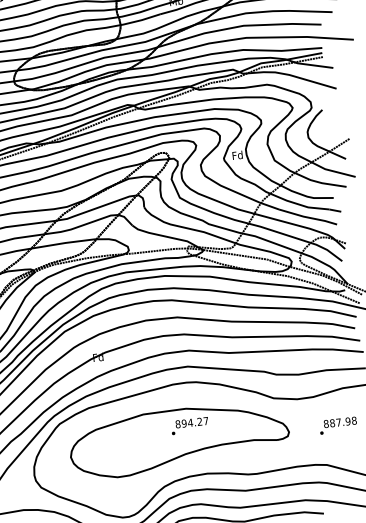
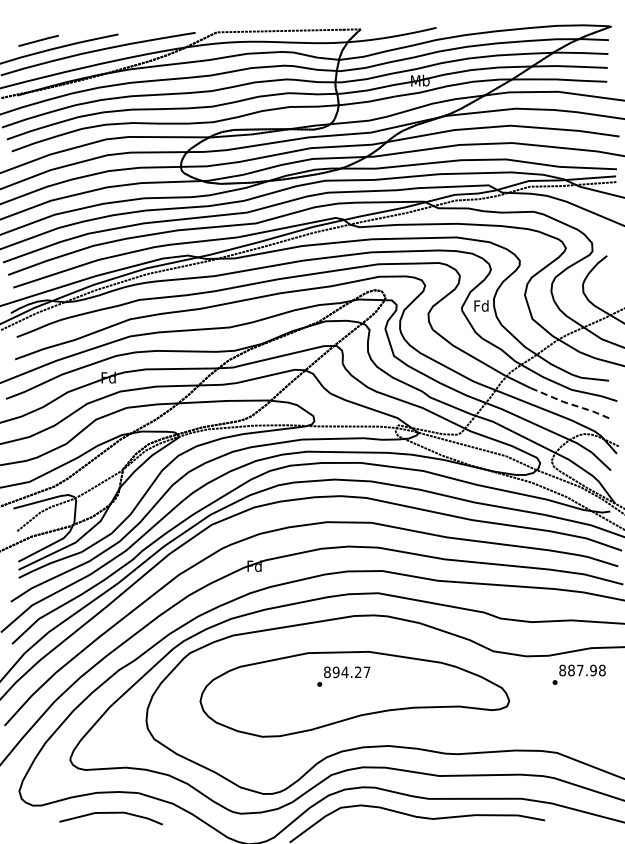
line: (308, 217) -> (570, 404), solid -> dashed
text: (189, 425) -> (343, 676), moved
text: (337, 425) -> (578, 674), moved

